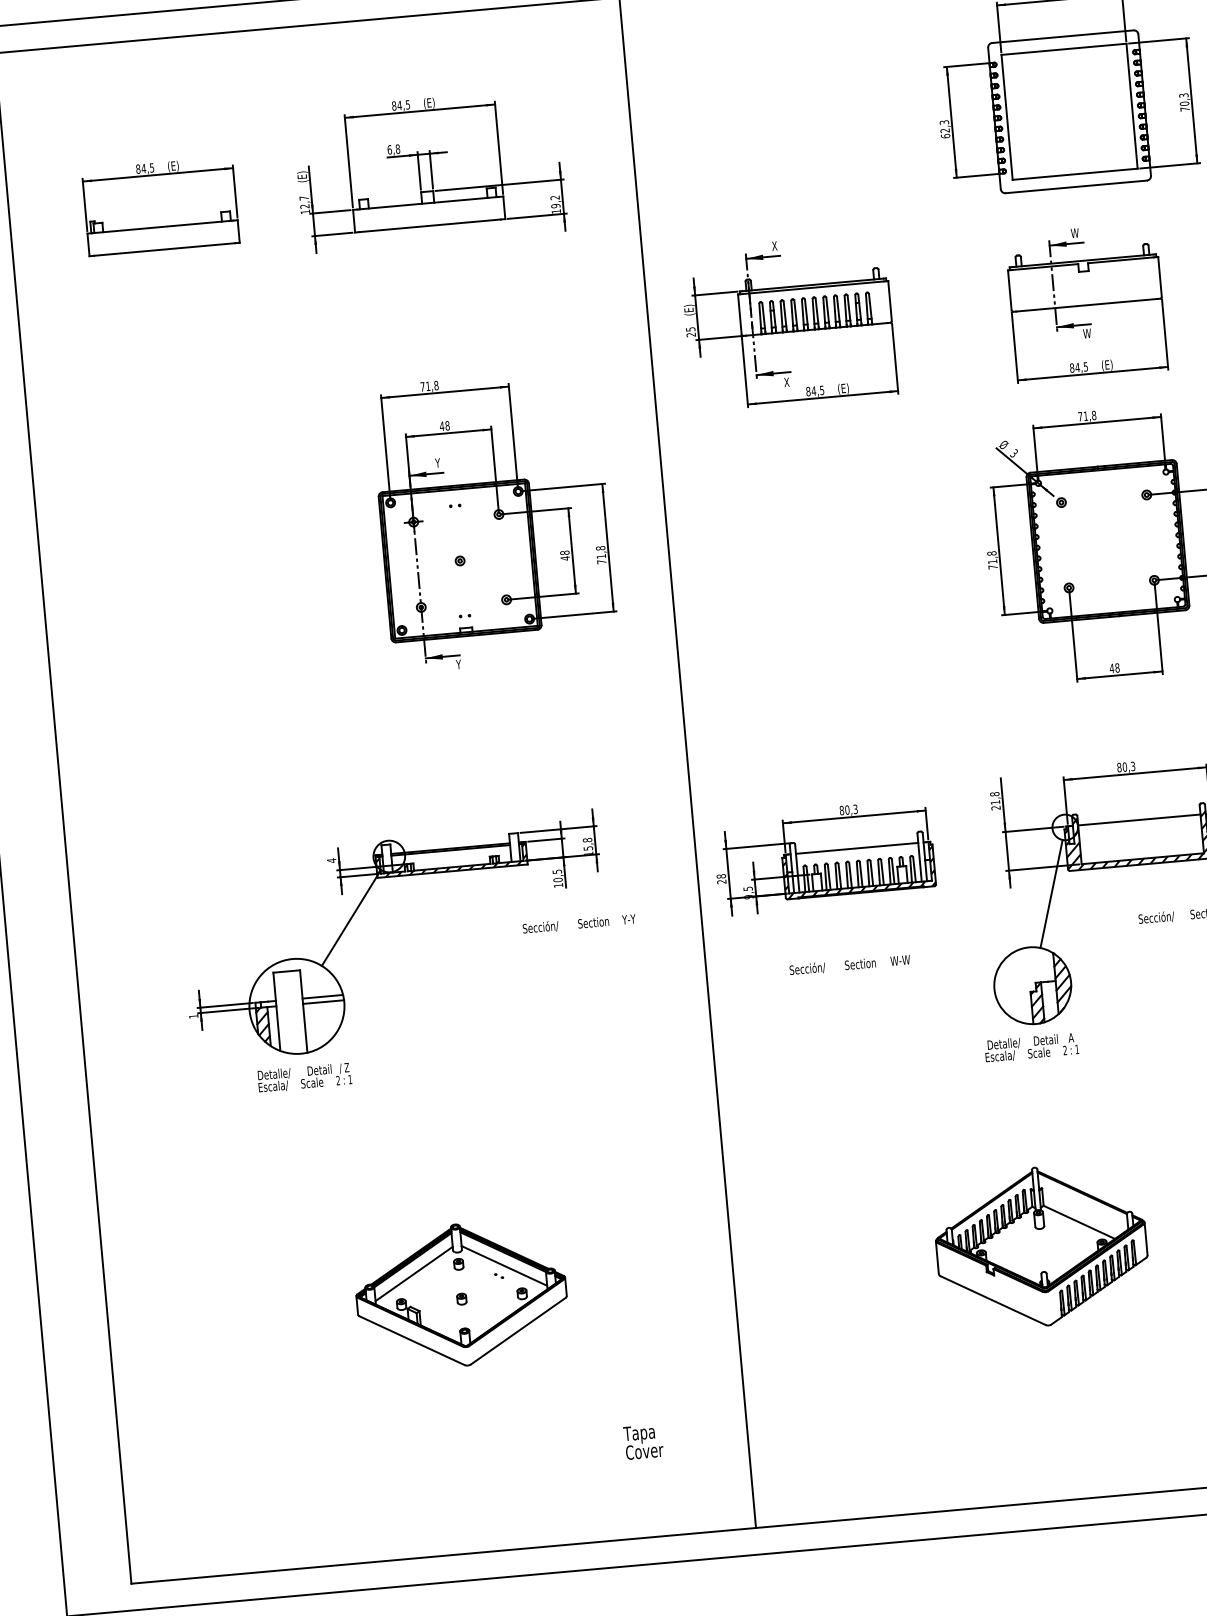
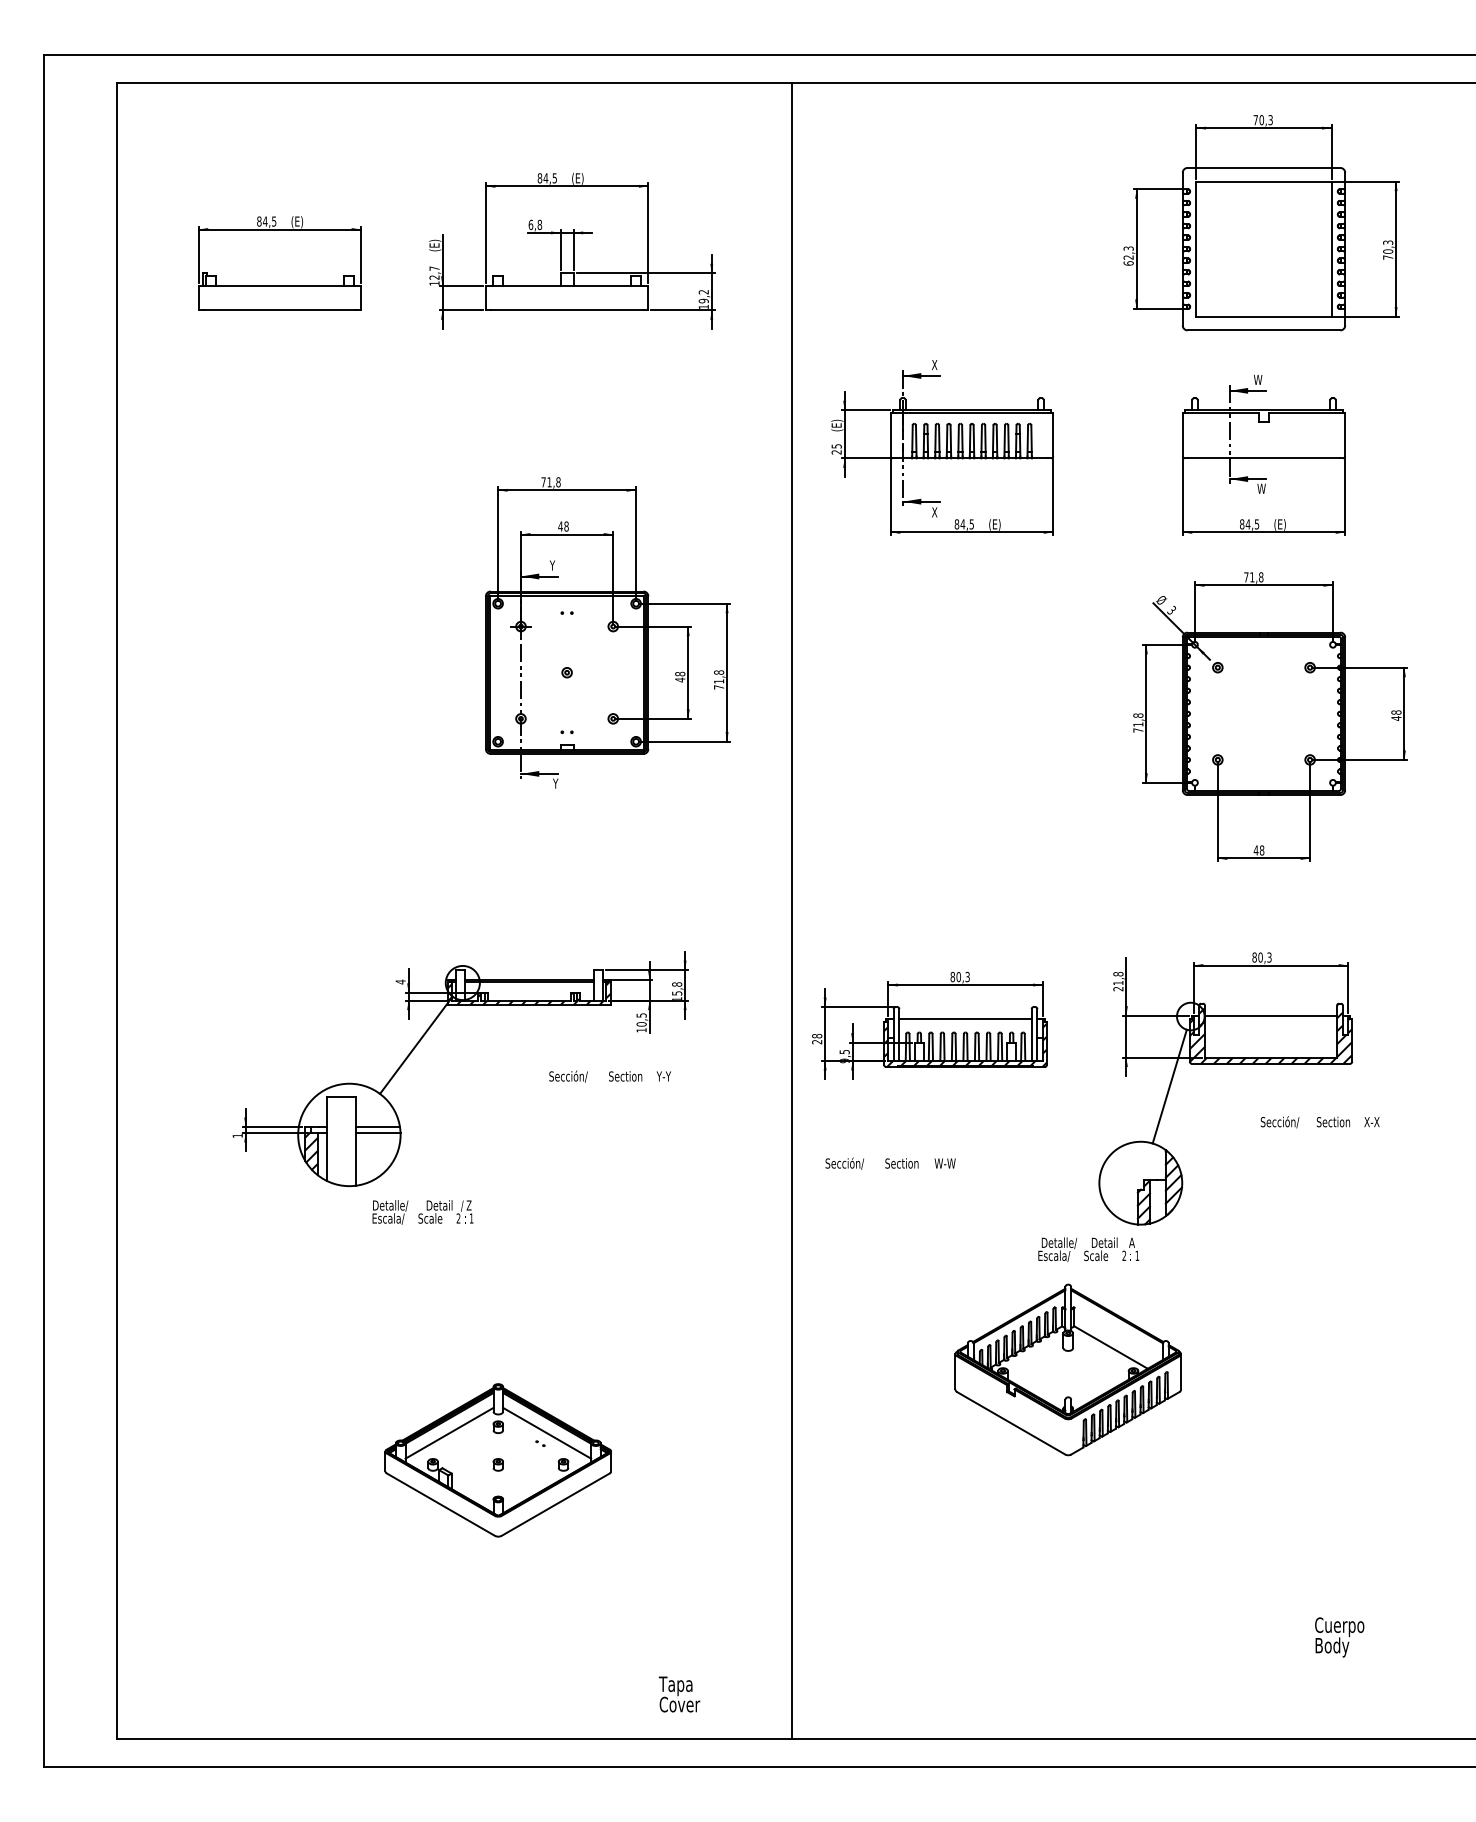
text: (578, 923) -> (609, 1076), moved
text: (849, 965) -> (890, 1163), moved
text: (1031, 1047) -> (1088, 1249), moved
text: (304, 1078) -> (422, 1212), moved
part: (1040, 1246) -> (1067, 1369), moved
text: (643, 1442) -> (679, 1694), moved

